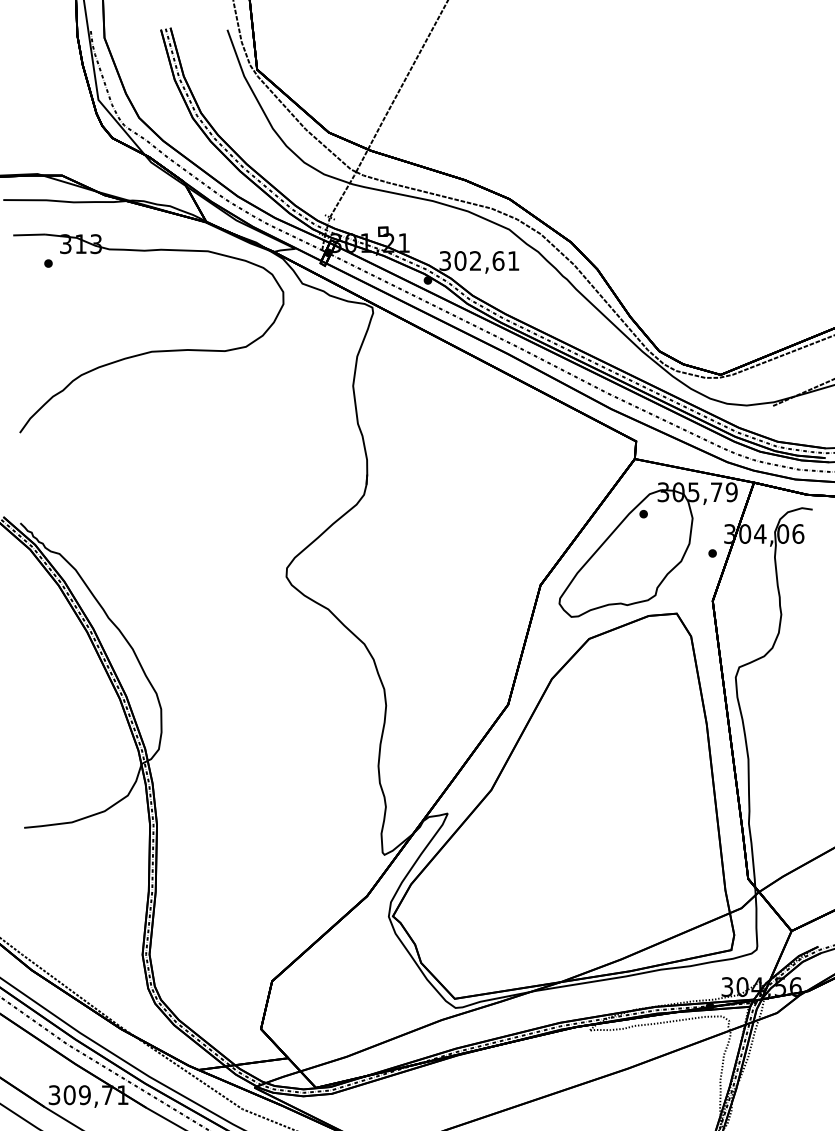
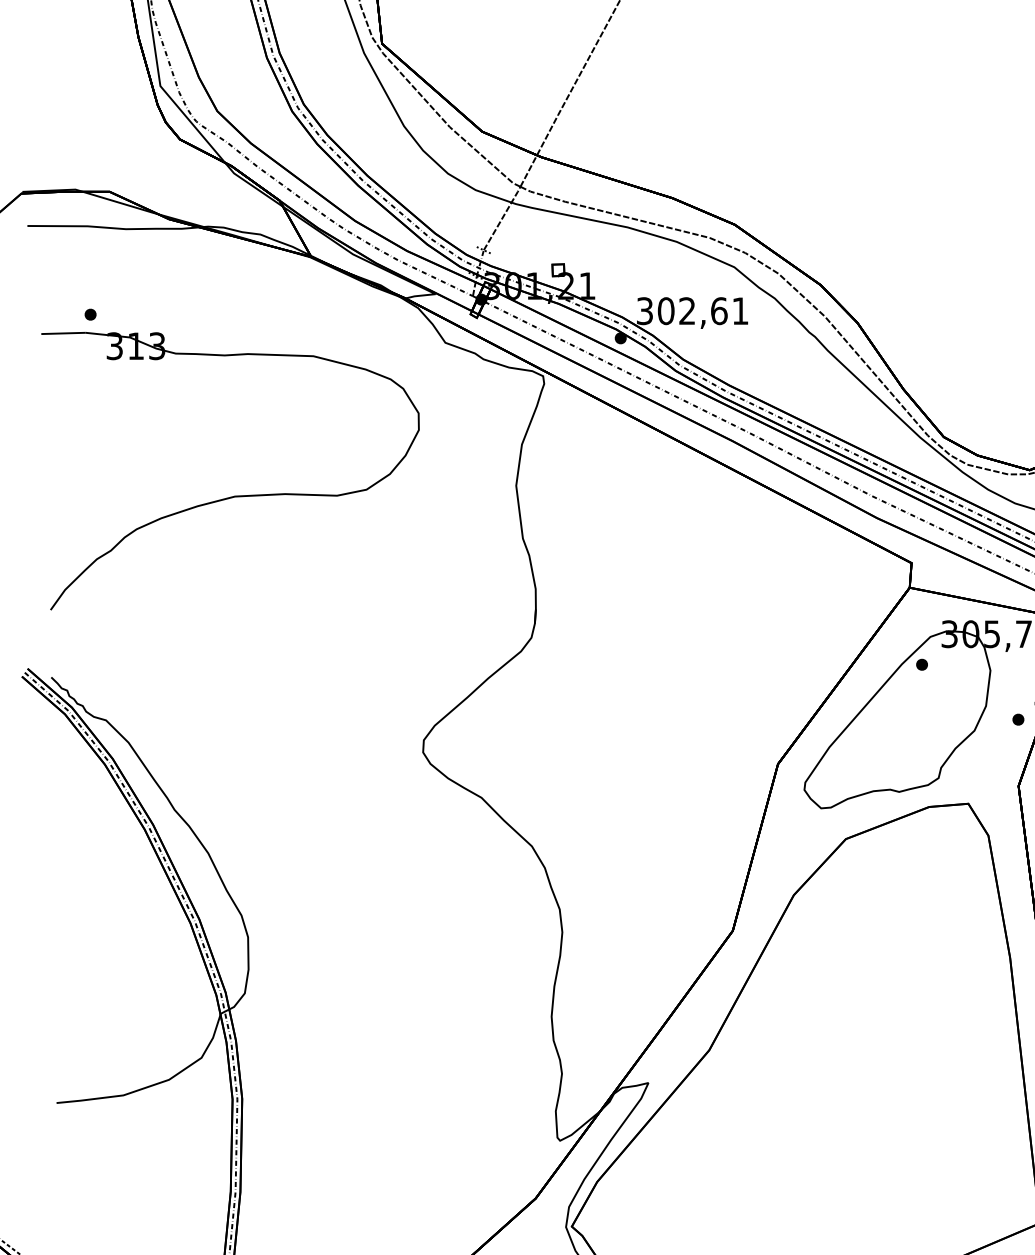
part: (151, 350) -> (234, 494), moved

